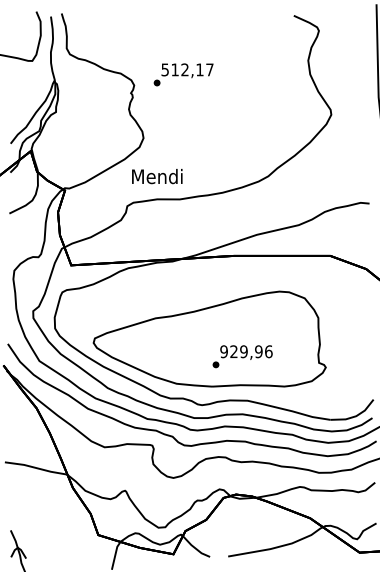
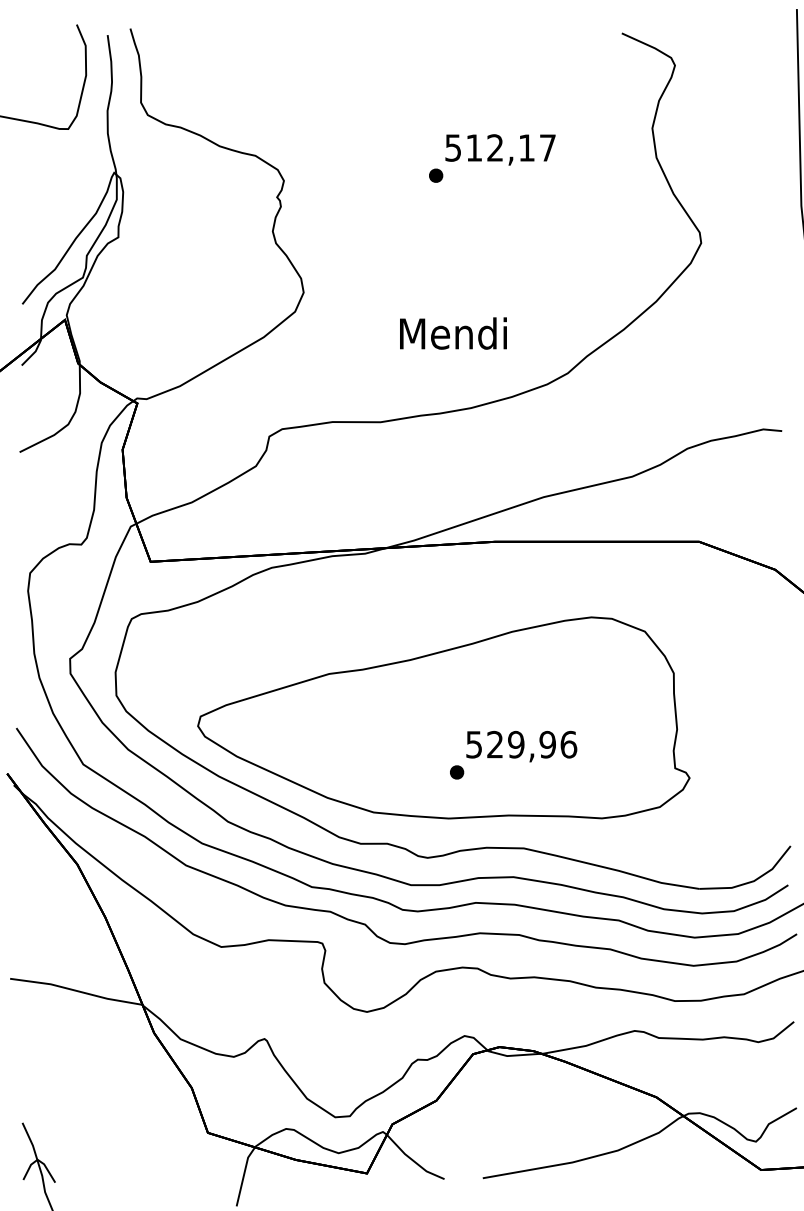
text: (183, 74) -> (491, 157), moved
text: (157, 176) -> (453, 333), moved
text: (223, 351) -> (472, 744), 929,96 -> 529,96

